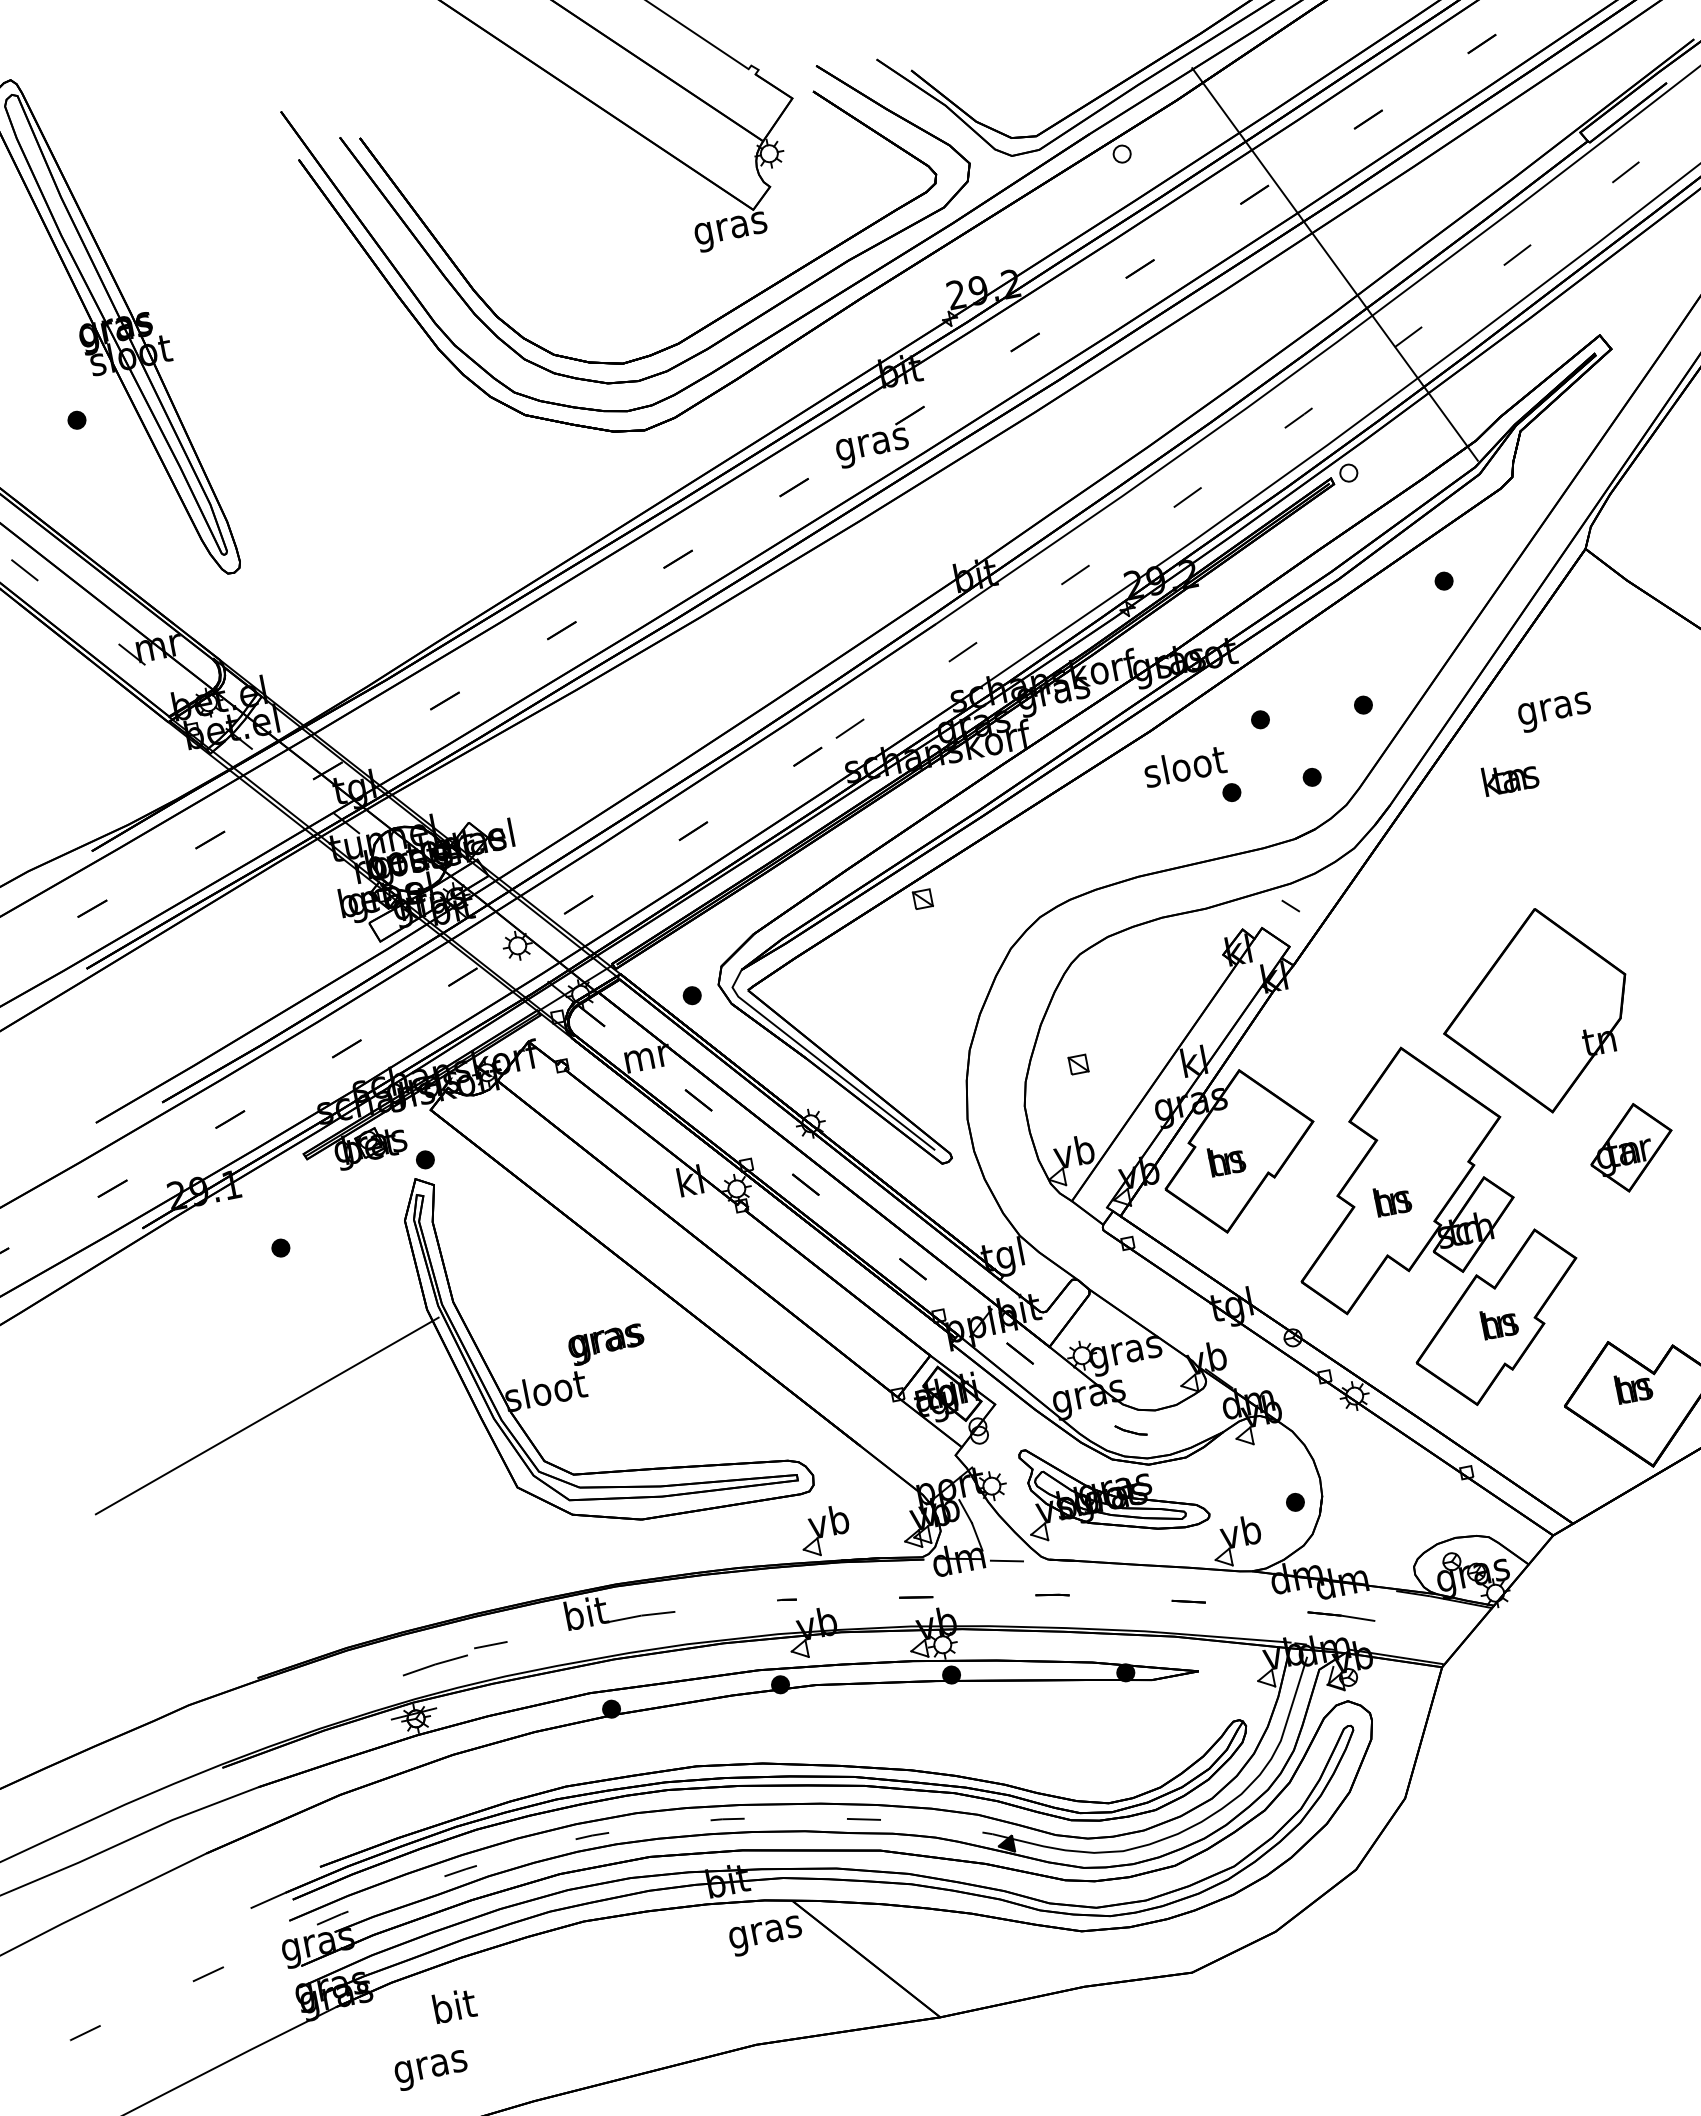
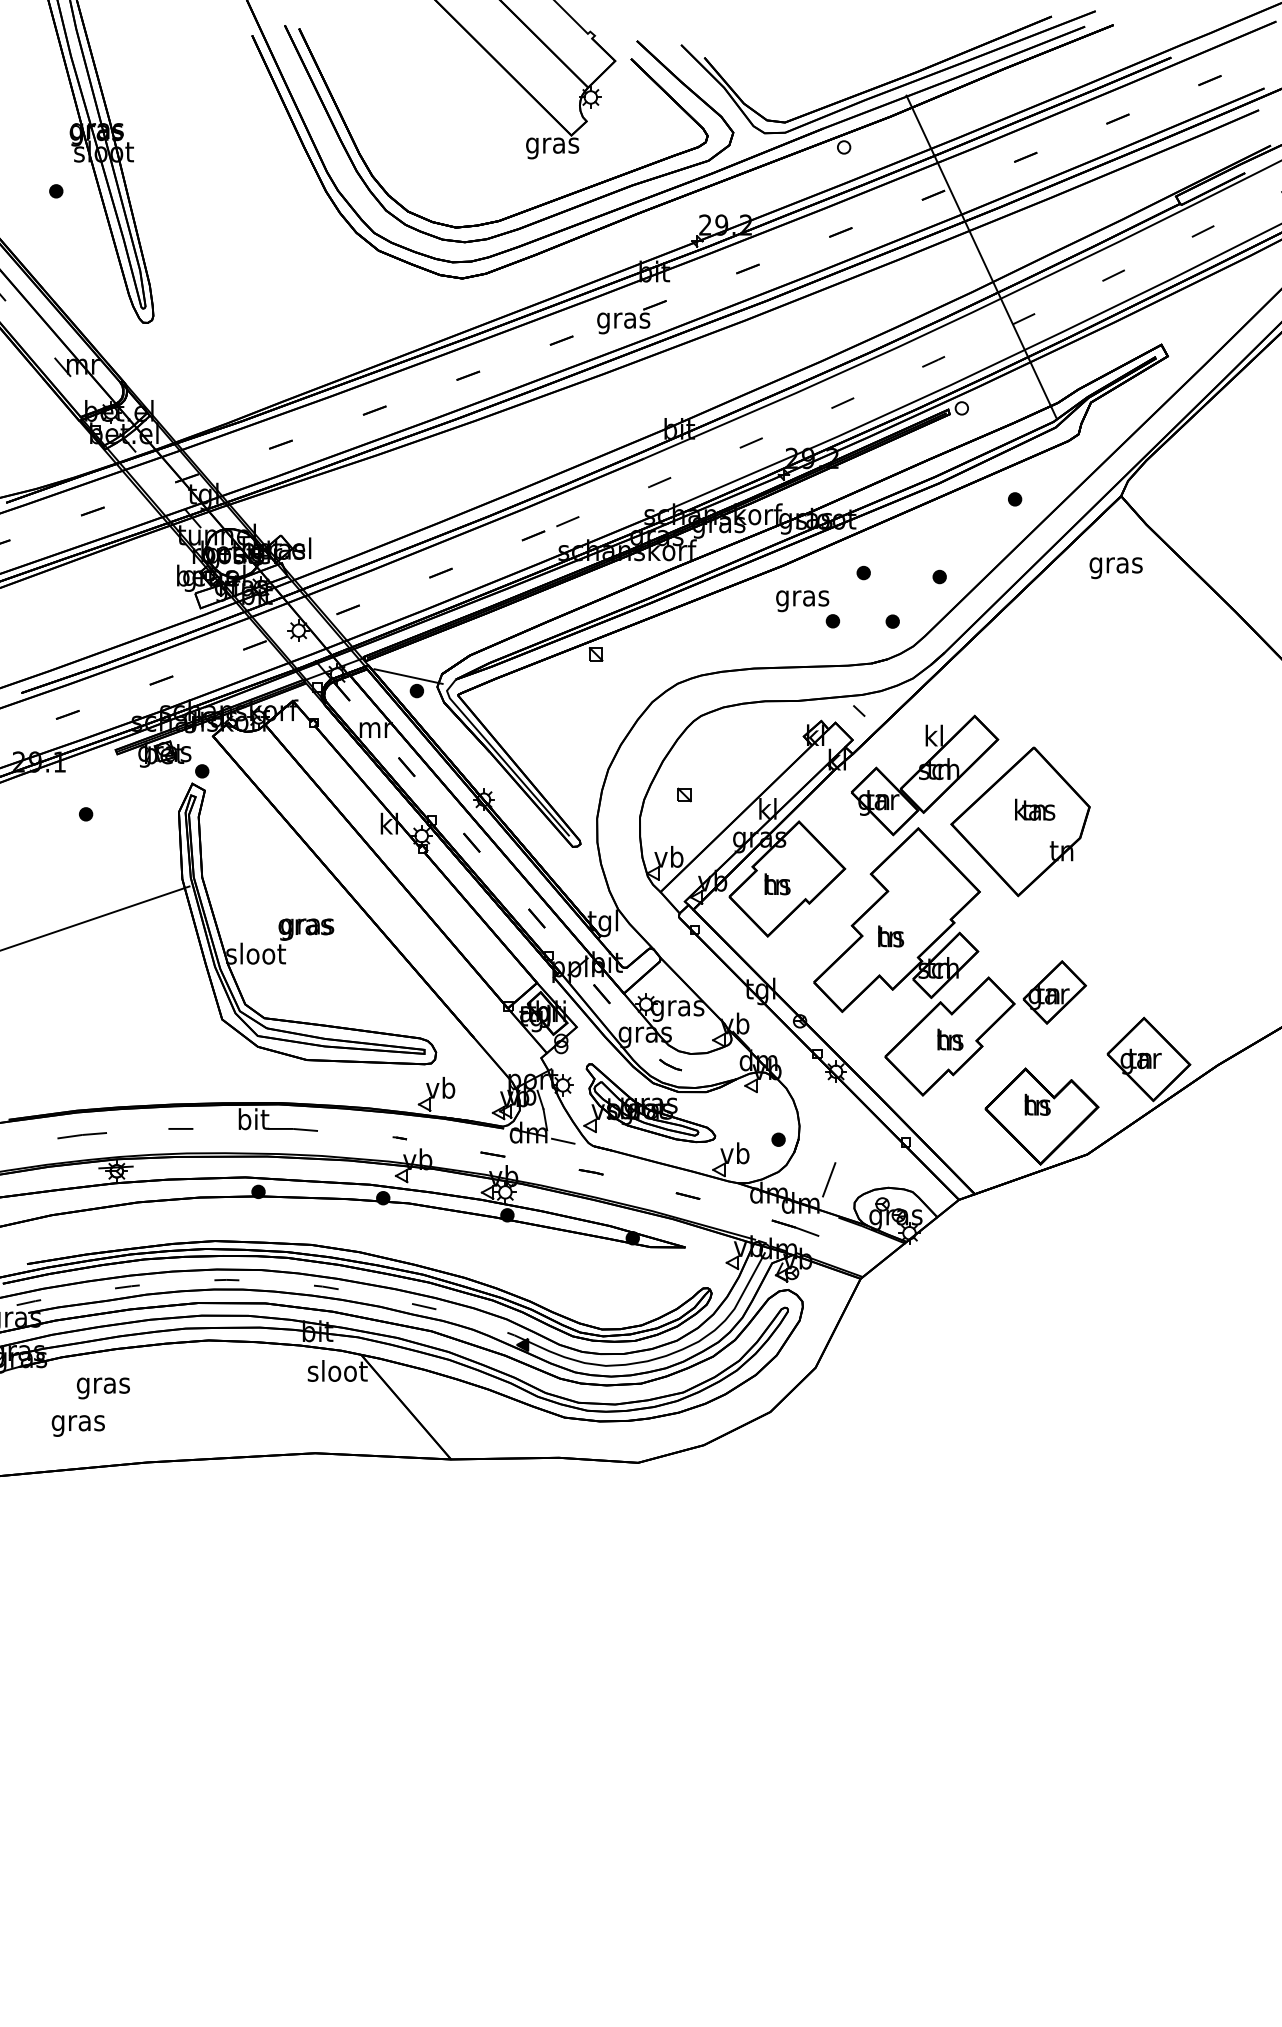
text: (1554, 712) -> (1115, 568), moved
text: (1185, 770) -> (802, 598), sloot -> gras
text: (1511, 777) -> (1035, 809), moved
part: (1396, 975) -> (925, 775), added
line: (677, 978) -> (408, 676), added
part: (1631, 1147) -> (1054, 992), moved
line: (1374, 1542) -> (829, 1179), added
line: (434, 1665) -> (81, 1135), moved
text: (765, 1931) -> (337, 1373), gras -> sloot
text: (453, 2009) -> (102, 1385), bit -> gras

